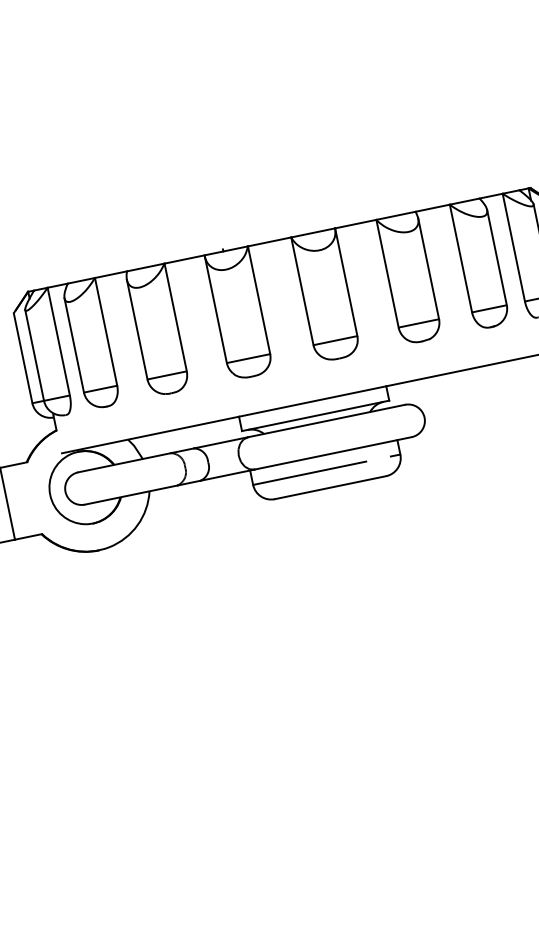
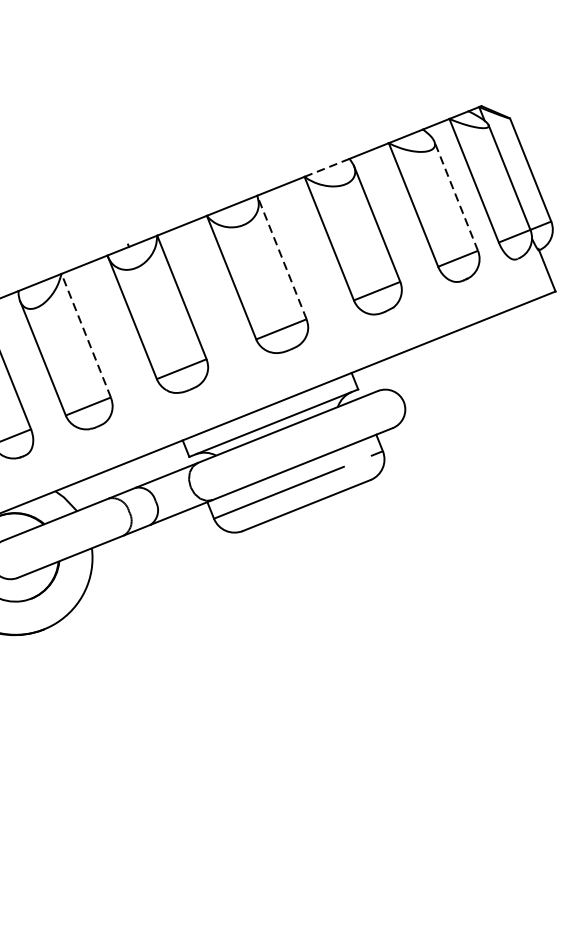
line: (396, 215) -> (327, 167), solid -> dashed
line: (496, 257) -> (455, 196), solid -> dashed
line: (346, 281) -> (282, 256), solid -> dashed
line: (175, 317) -> (86, 335), solid -> dashed

